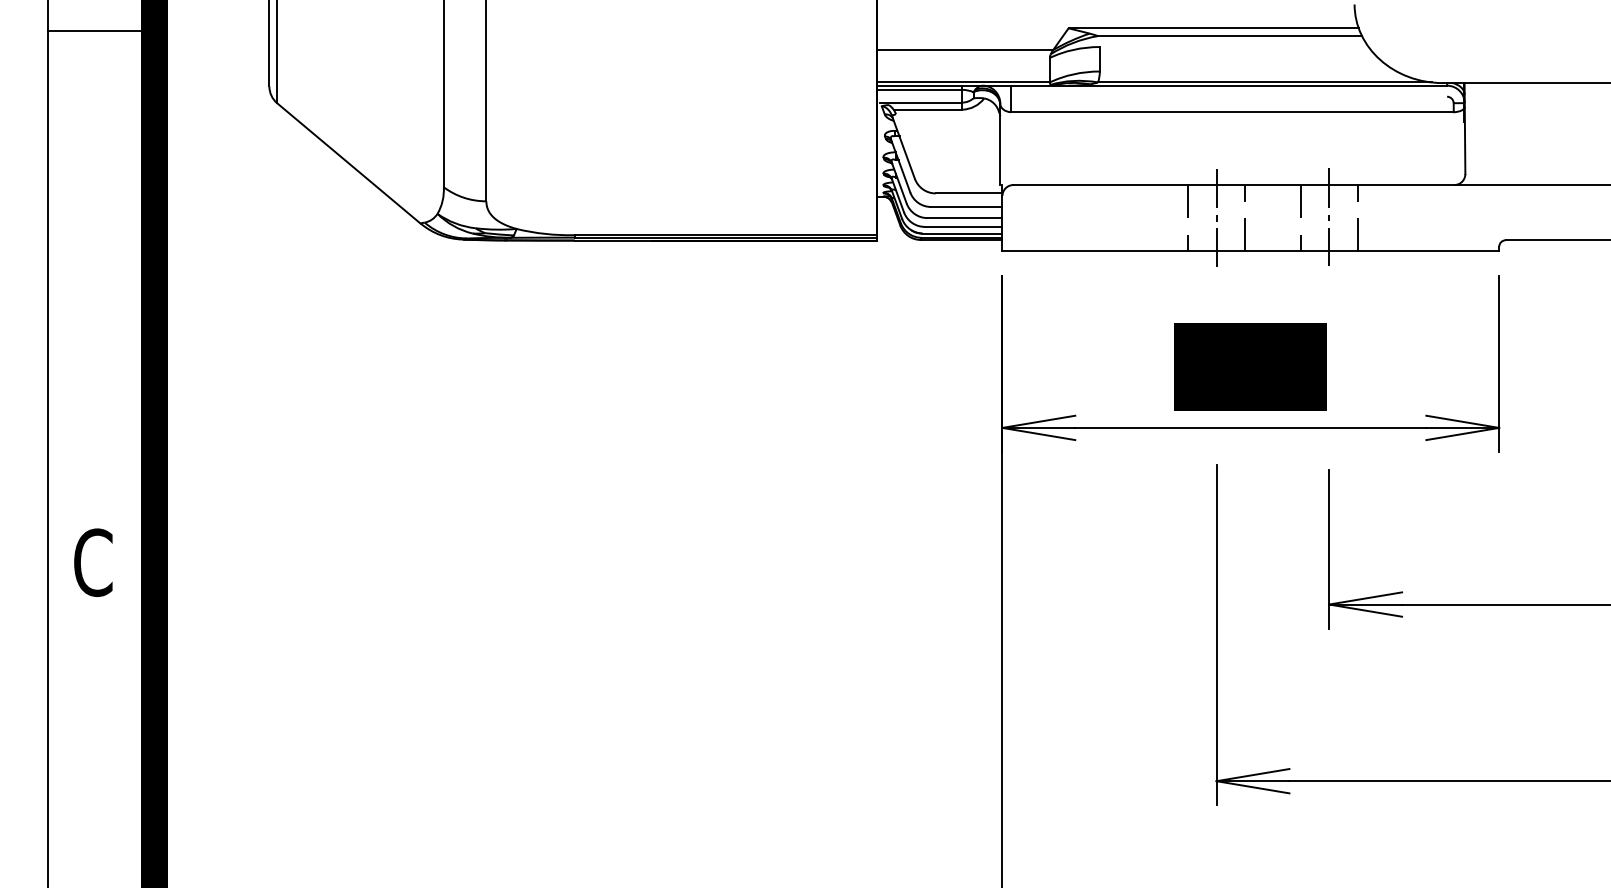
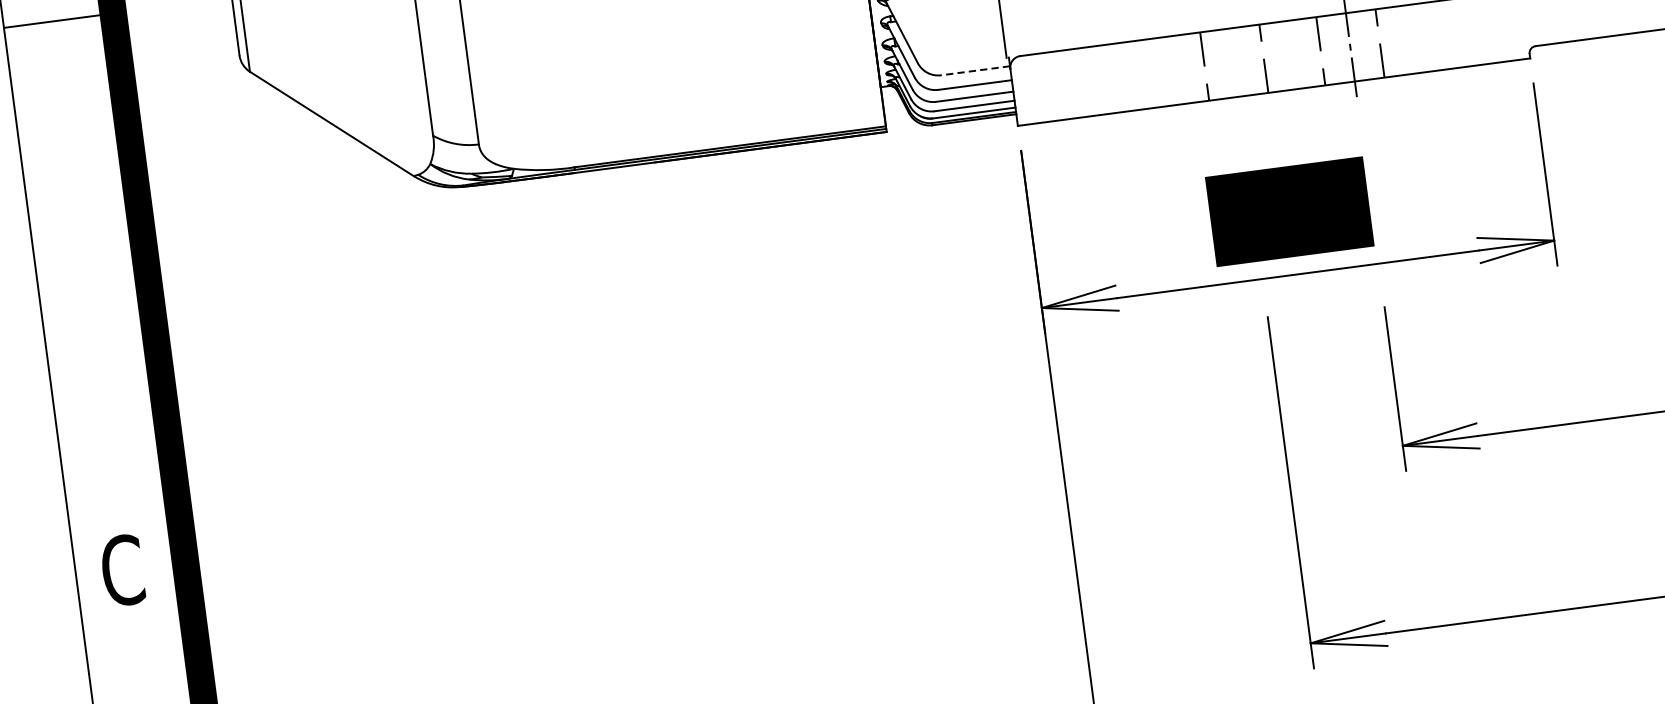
line: (968, 193) -> (975, 70), solid -> dashed
line: (1216, 217) -> (1234, 61), removed

